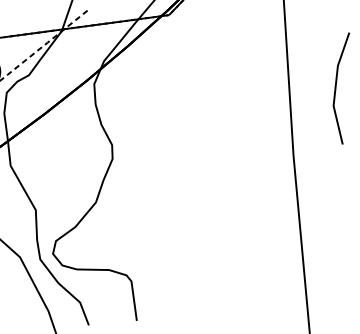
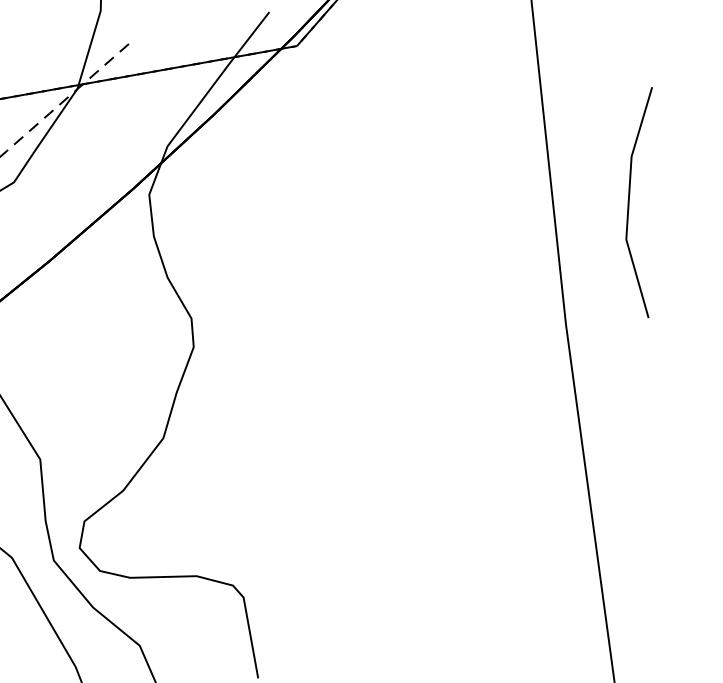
line: (336, 88) -> (630, 203), moved

